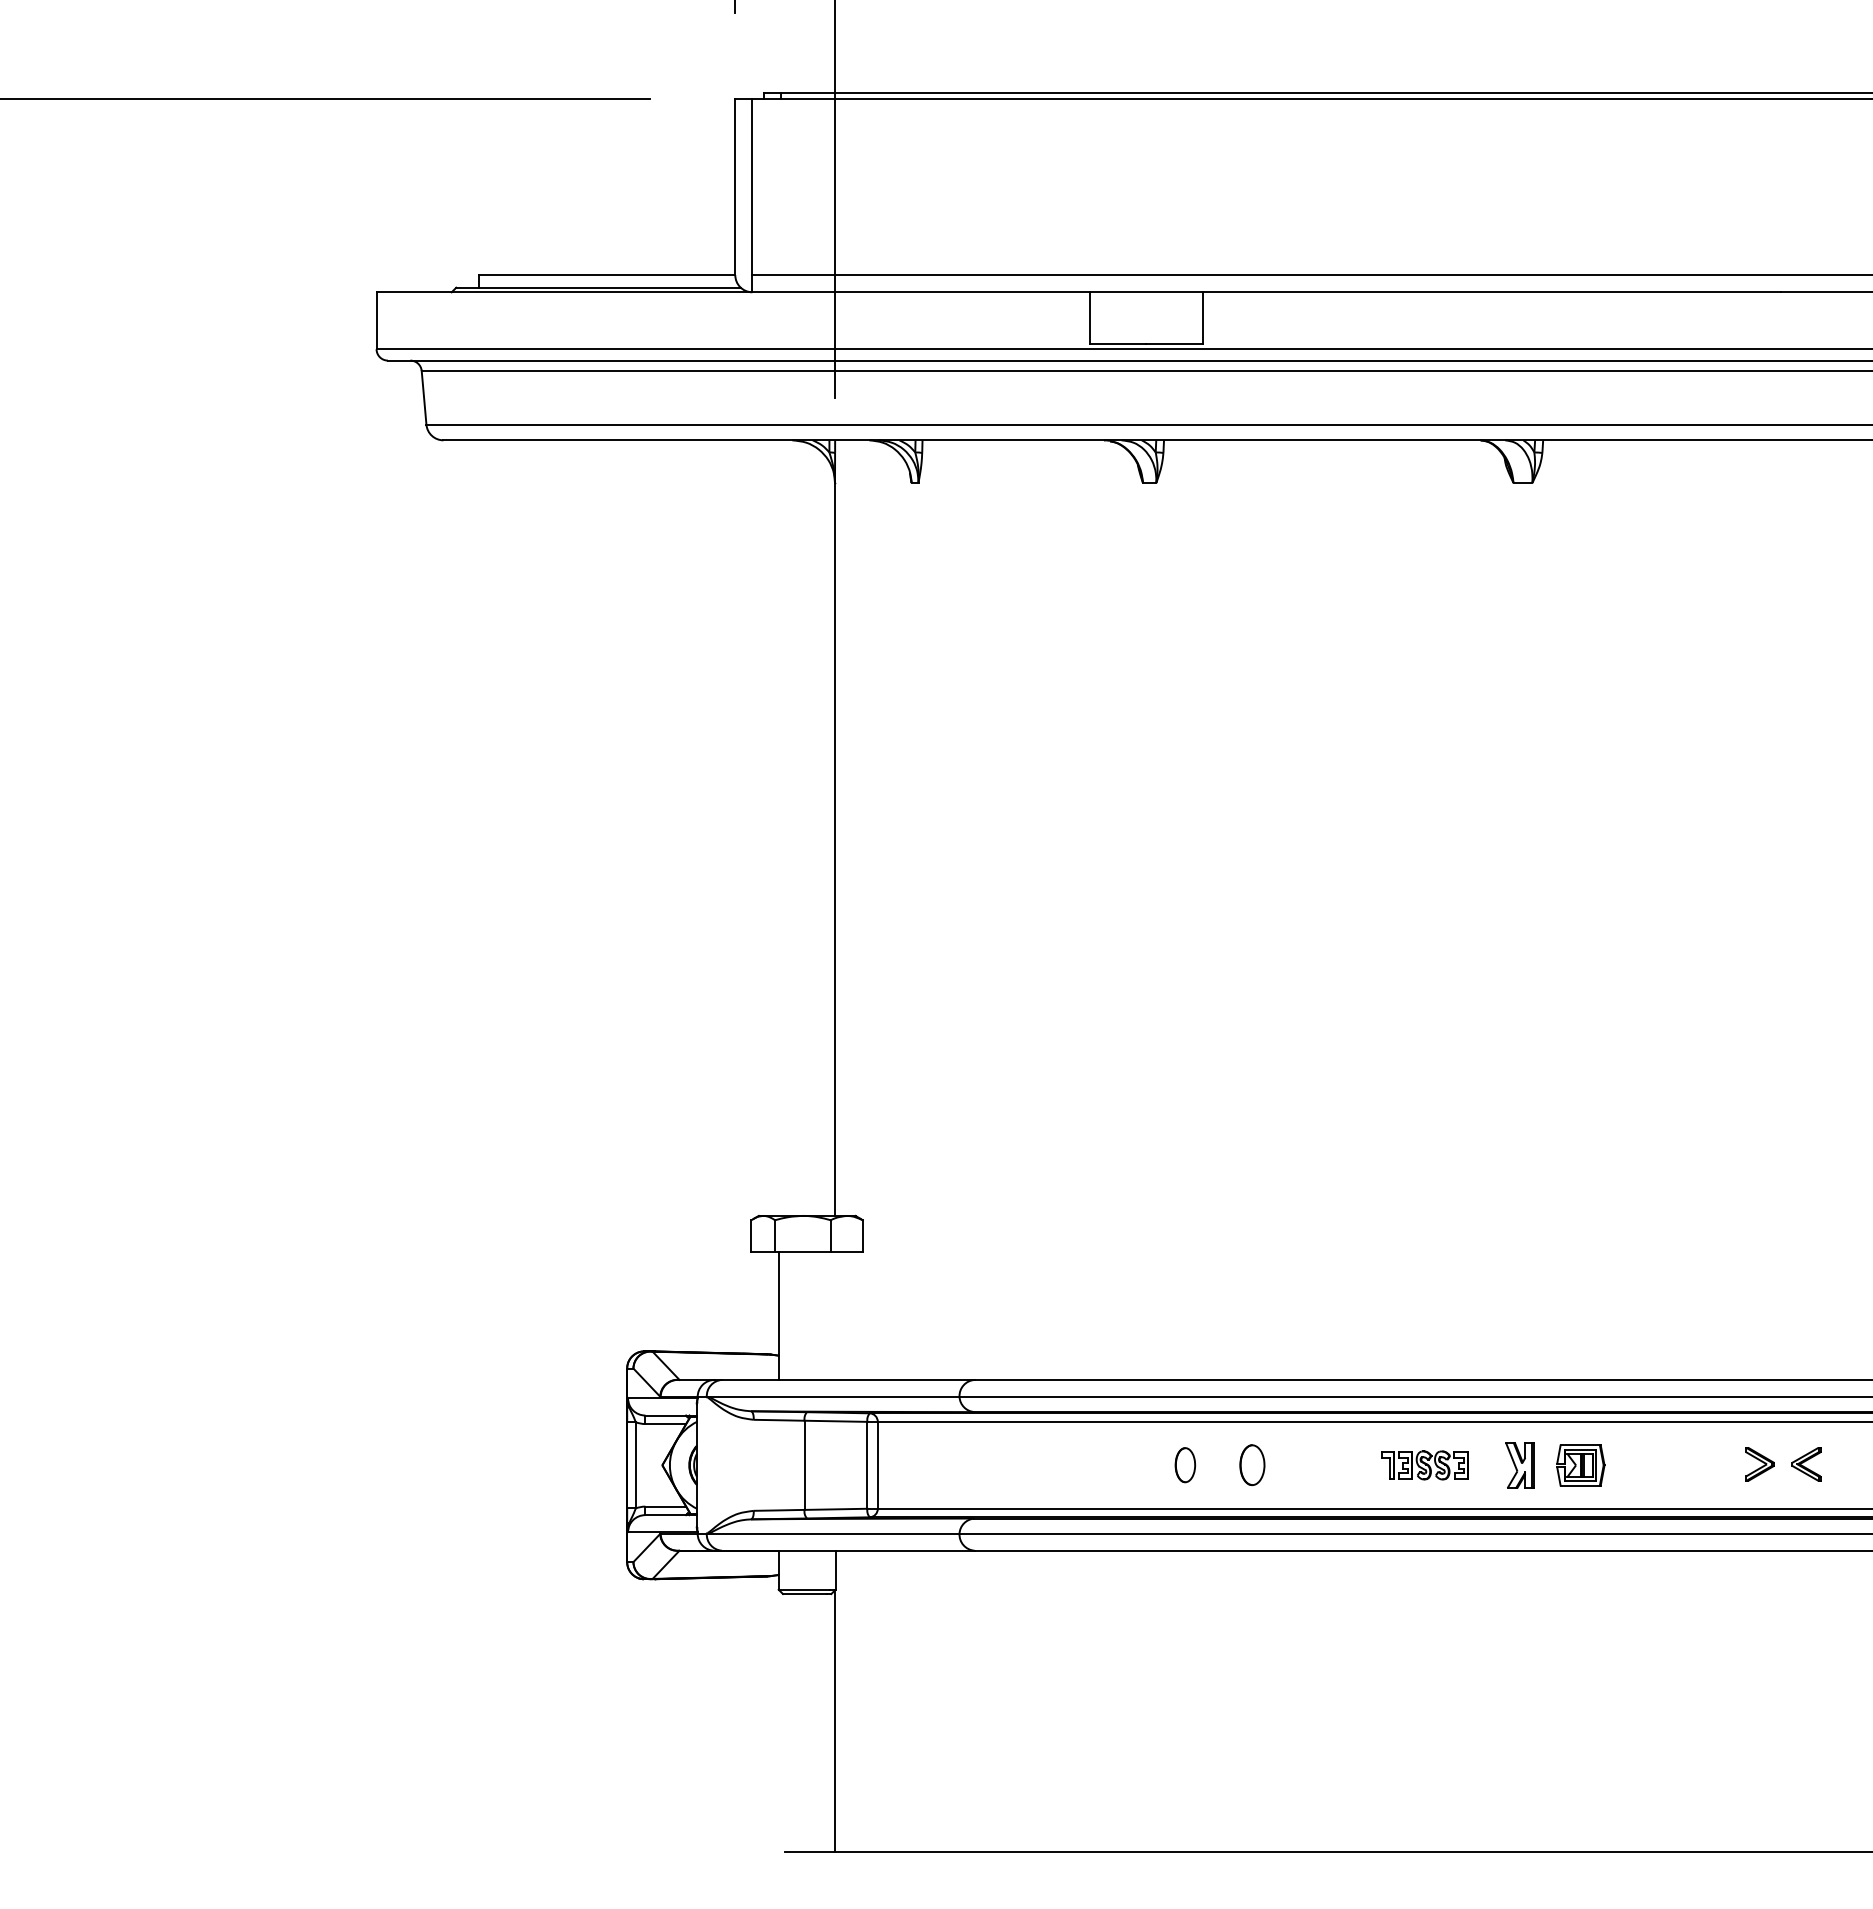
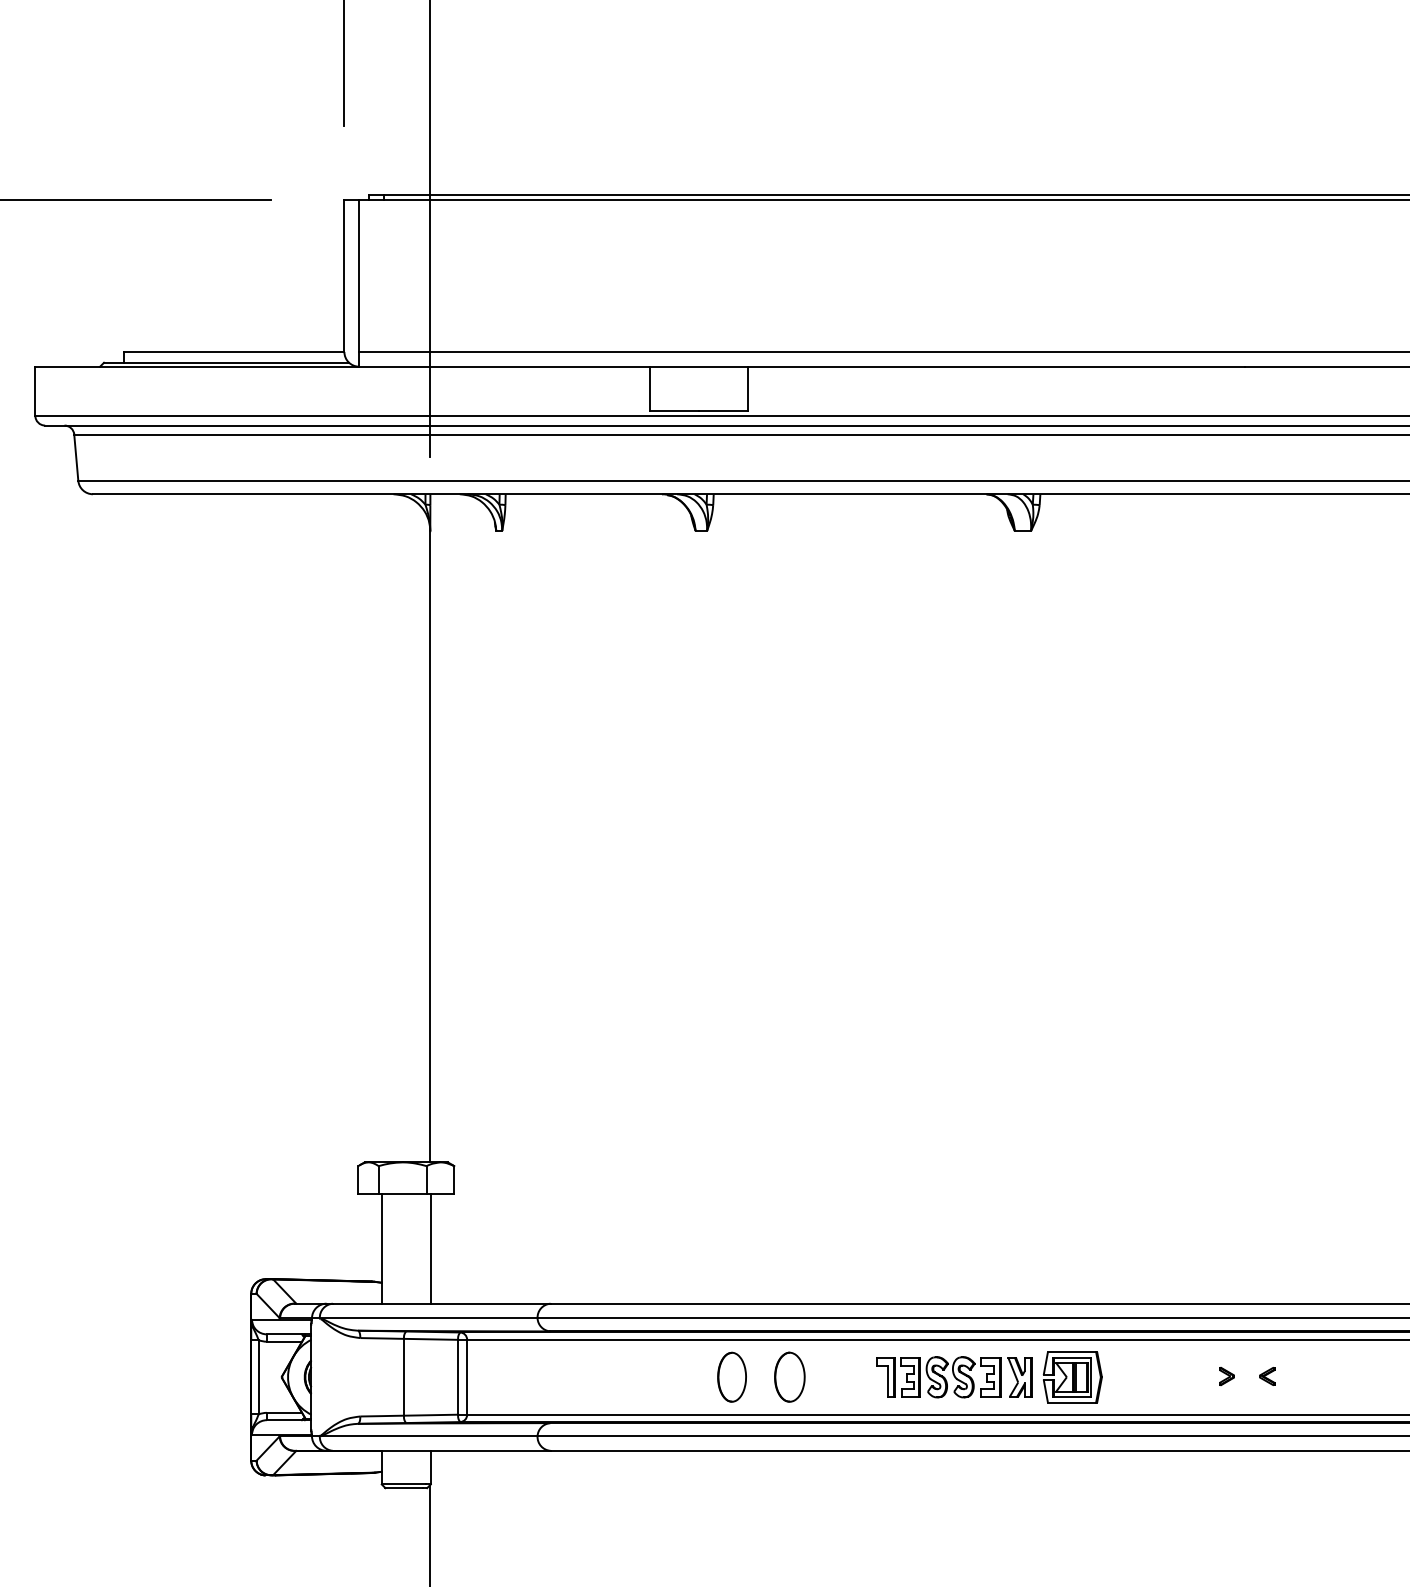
line: (835, 1315) -> (430, 1248), added
part: (1185, 1464) -> (732, 1376), size x1.67
part: (1252, 1464) -> (789, 1376), size x1.43
part: (1759, 1464) -> (1226, 1376), size x0.62
part: (1806, 1464) -> (1267, 1376), size x0.62
part: (1424, 1465) -> (938, 1377), size x1.67
part: (1580, 1465) -> (1072, 1377), size x1.43

